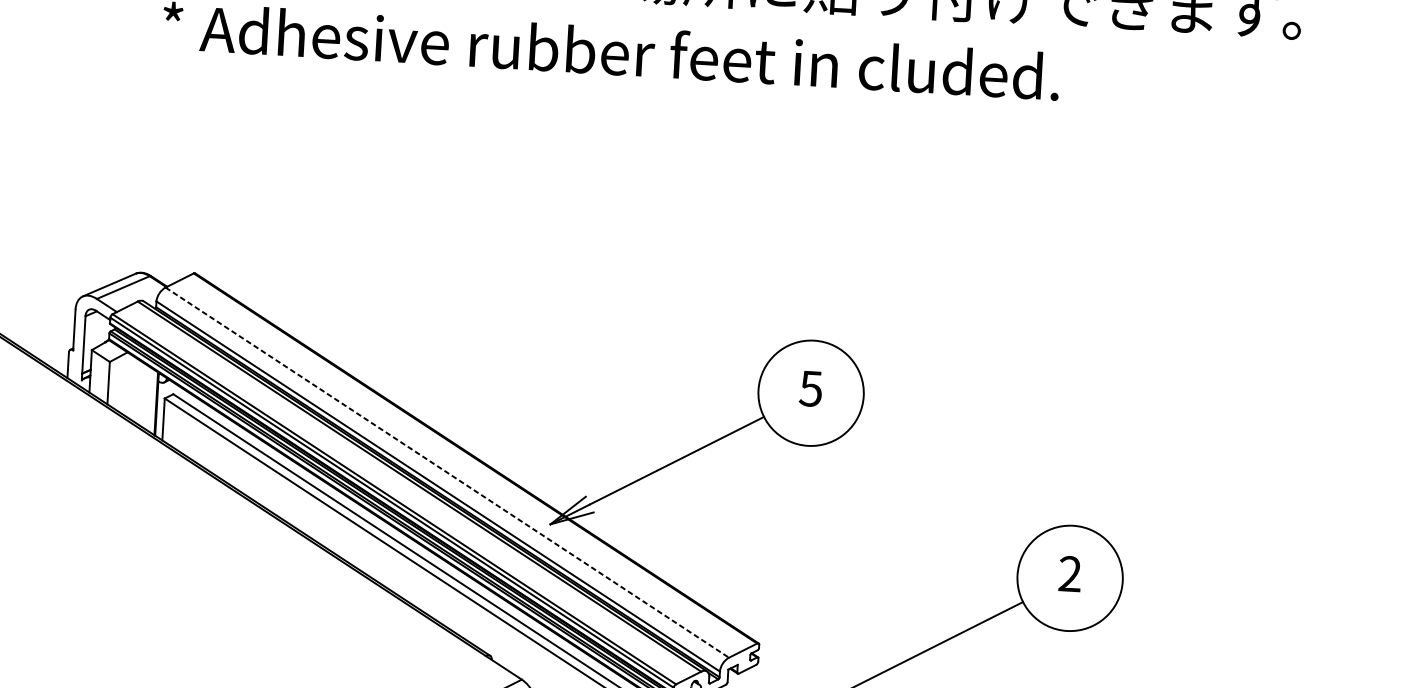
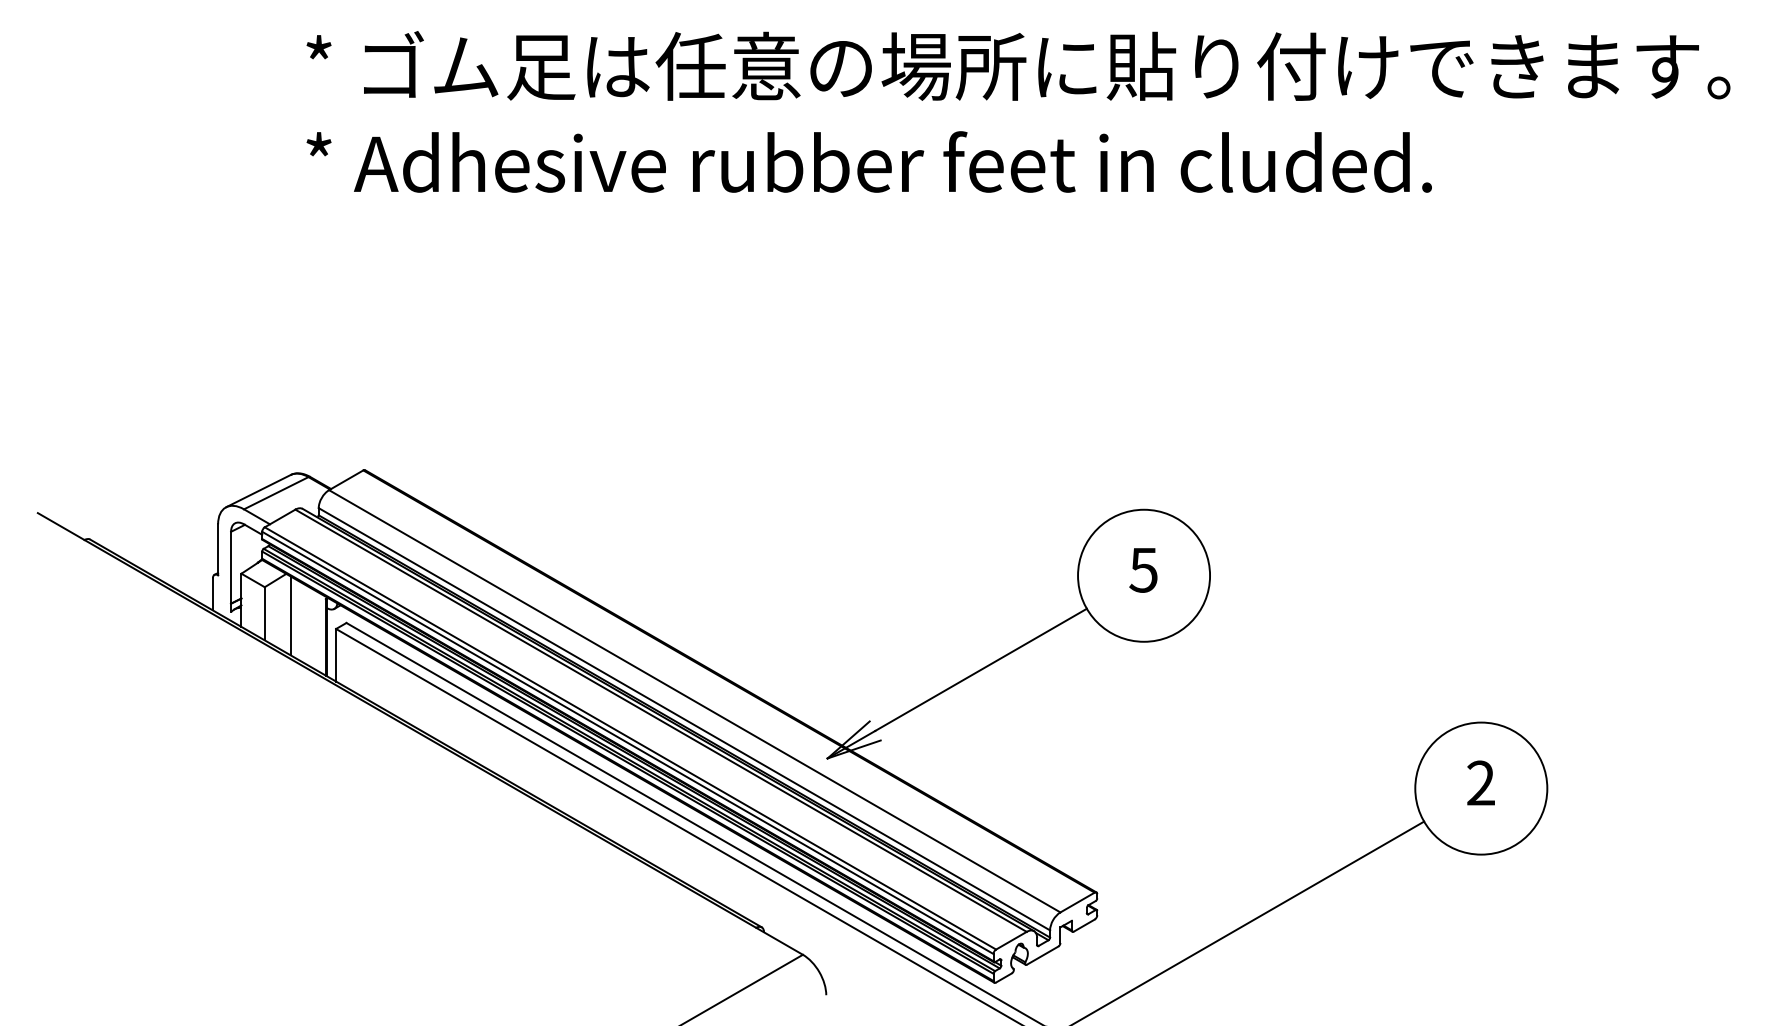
line: (129, 385) -> (290, 615), added
line: (447, 472) -> (695, 701), dashed -> solid

